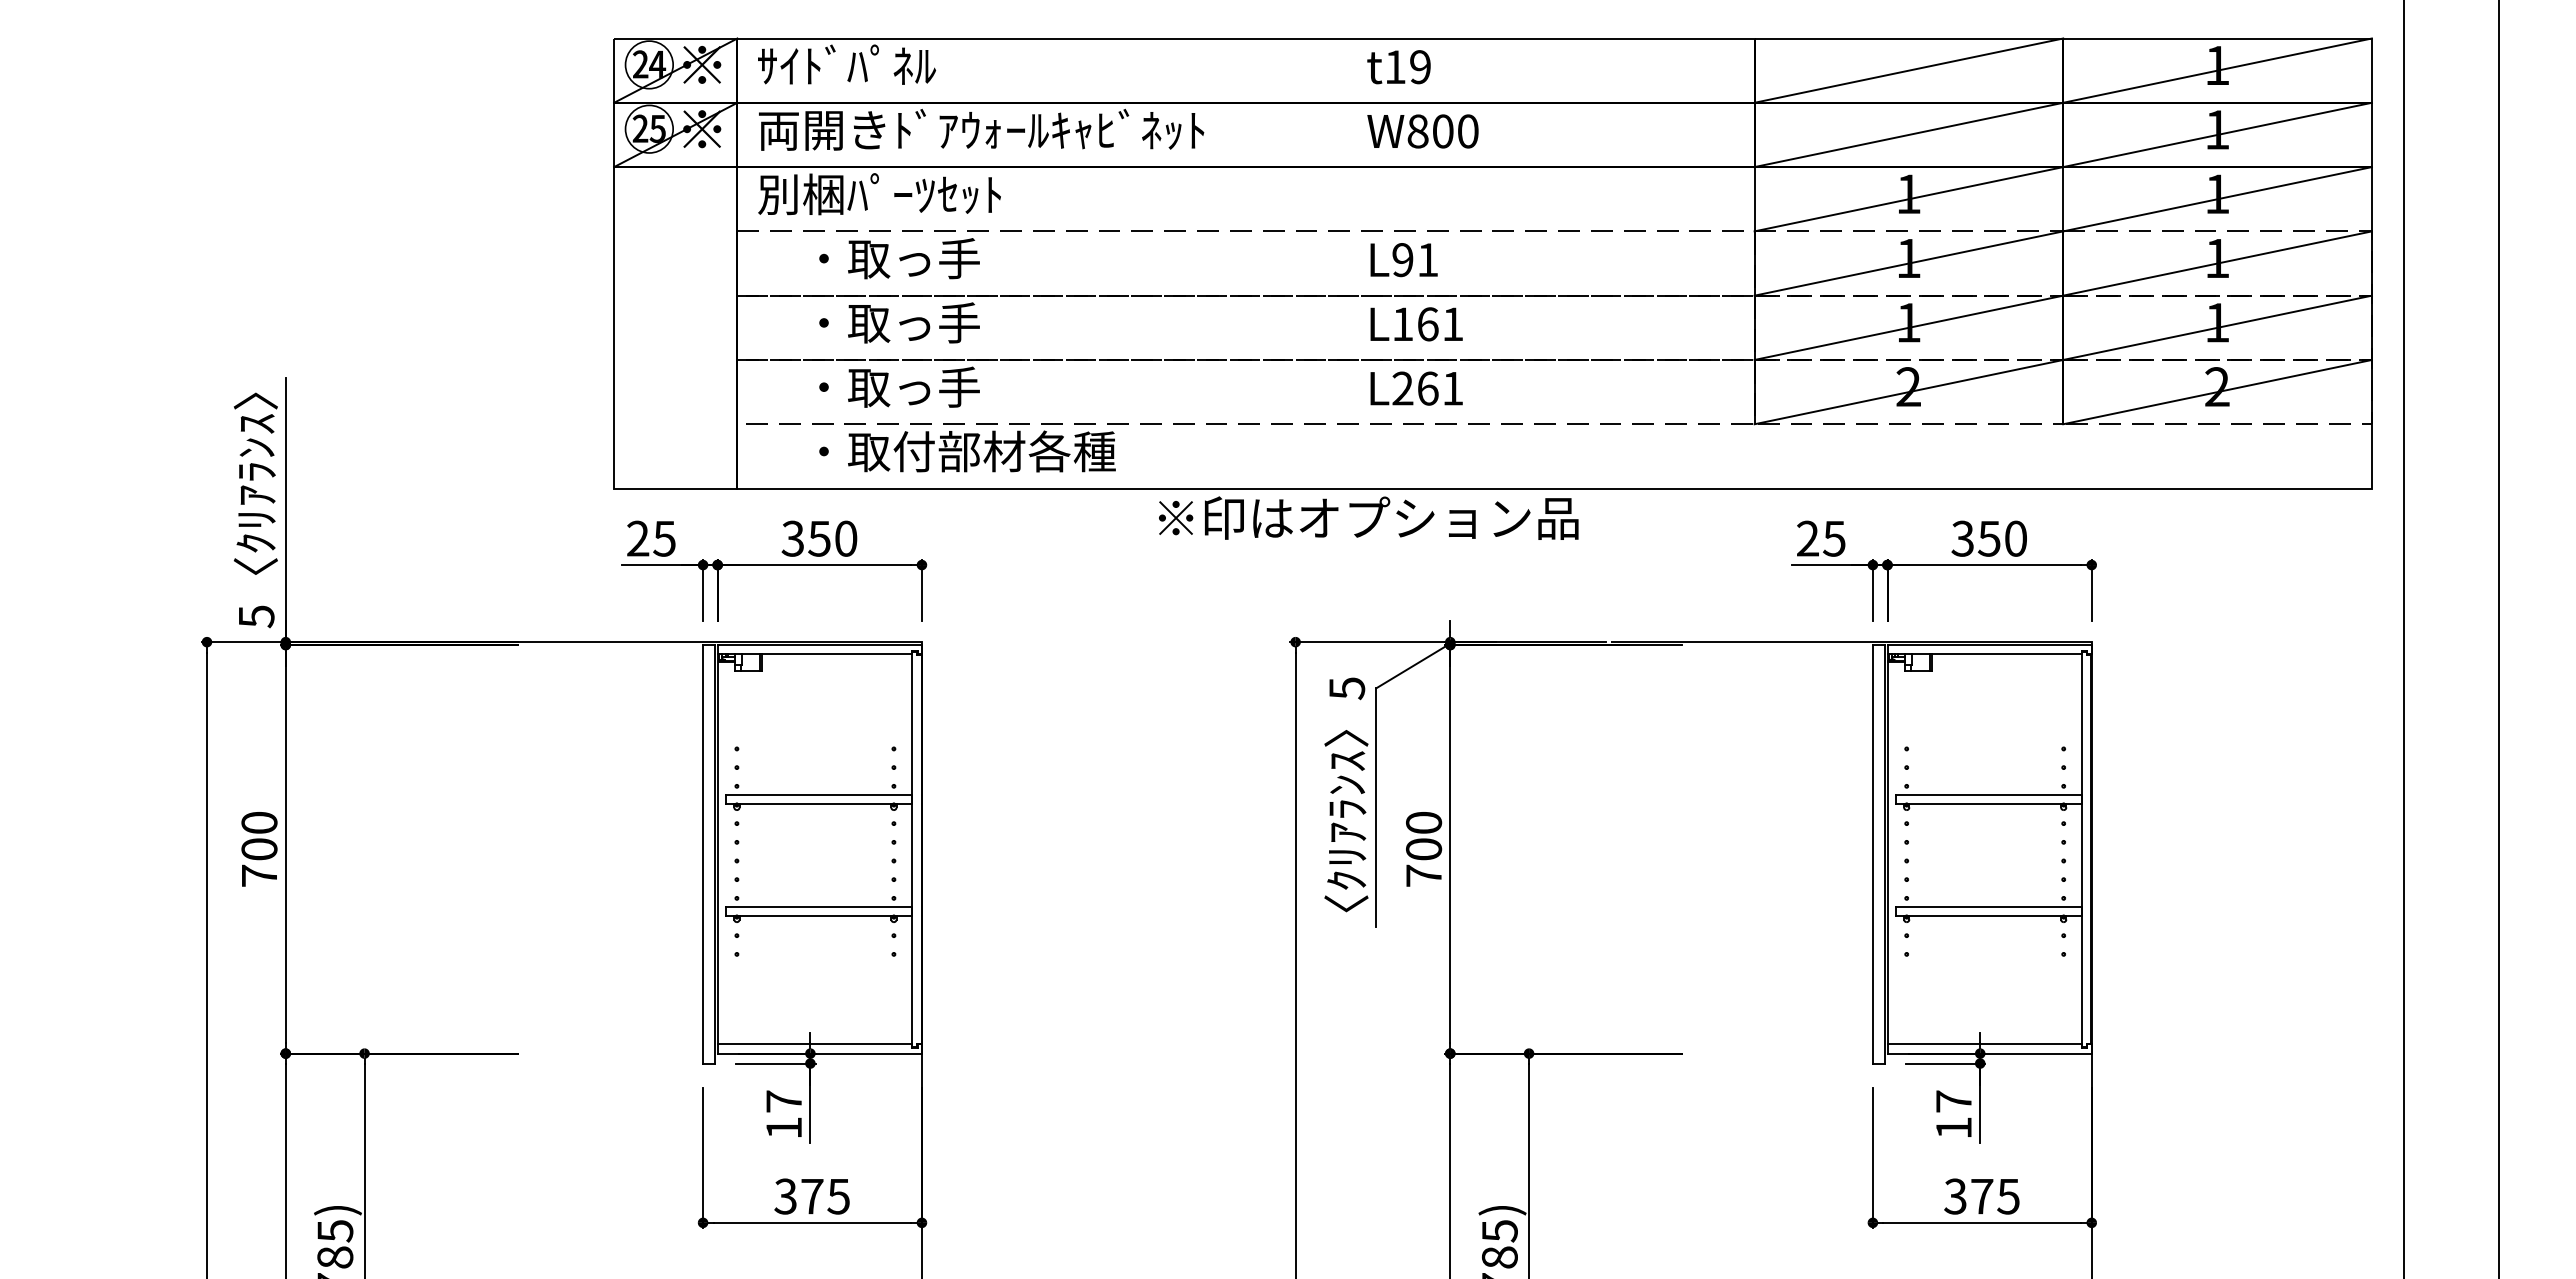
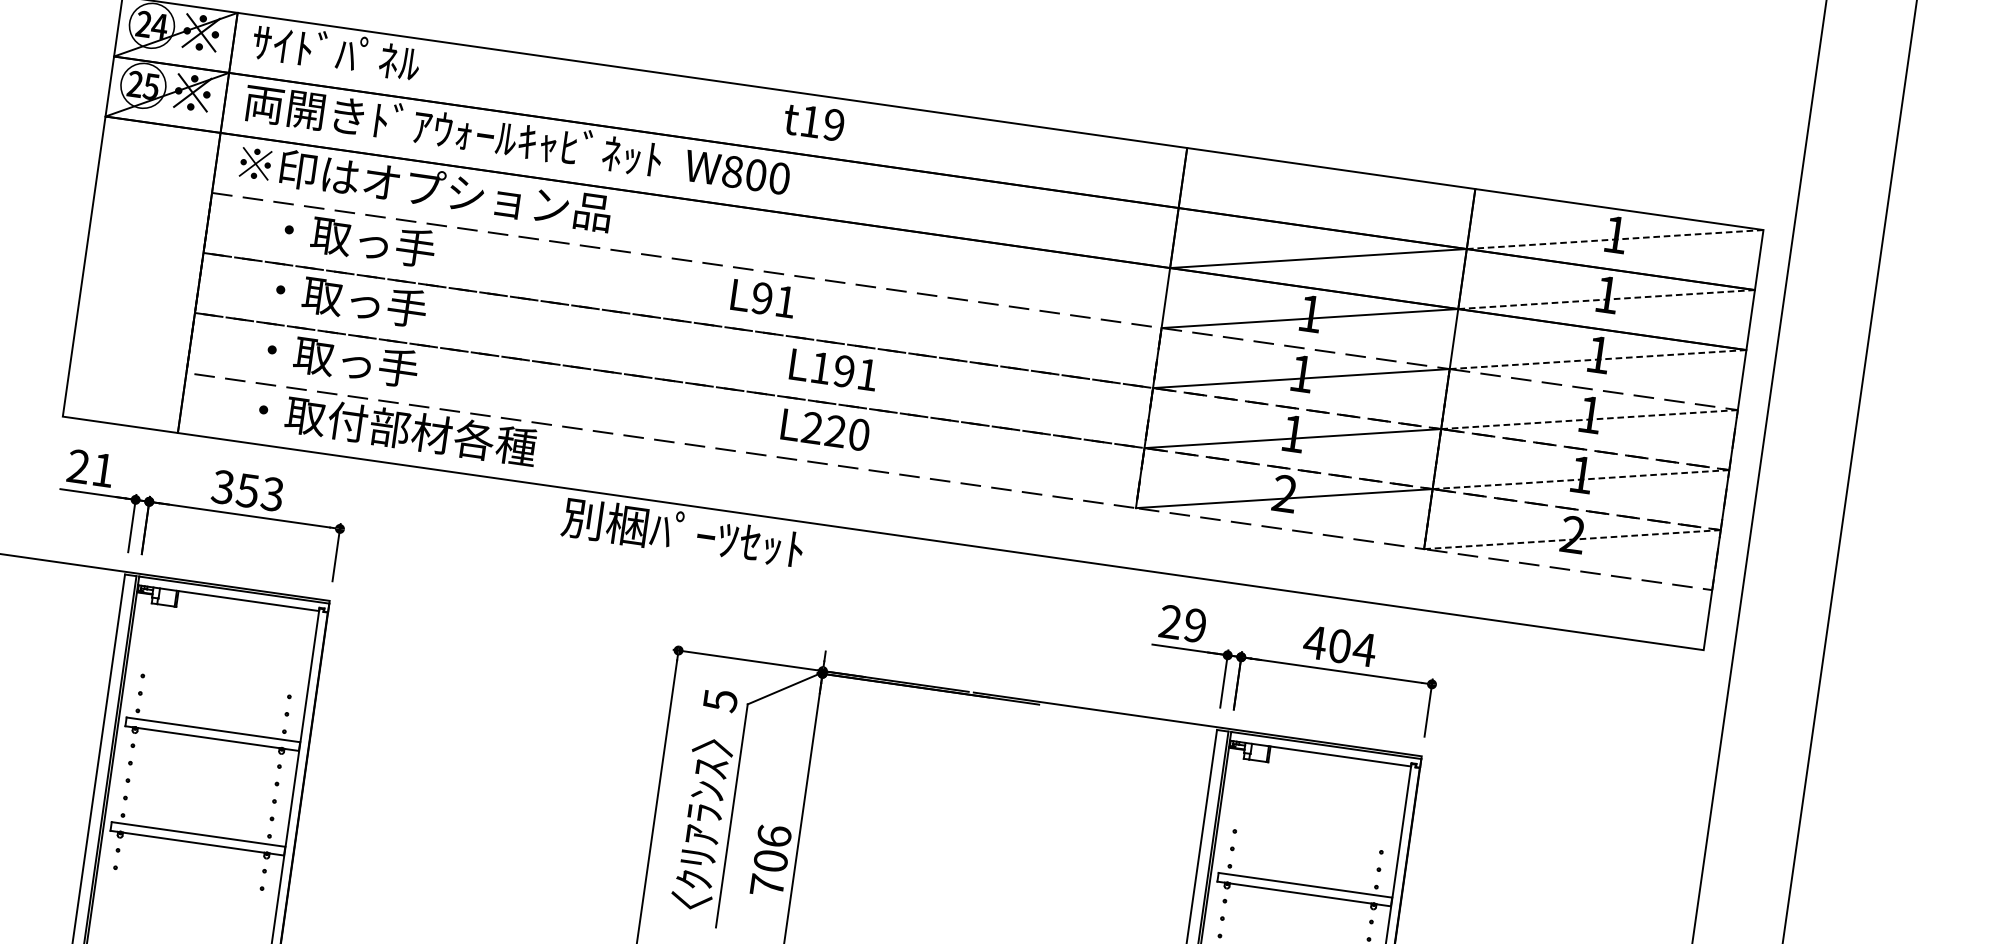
text: (1398, 67) -> (813, 122), moved
line: (1908, 70) -> (1326, 198), removed
line: (2217, 70) -> (1615, 239), solid -> dashed
text: (1422, 131) -> (736, 172), moved
line: (2217, 134) -> (1606, 299), solid -> dashed
text: (958, 194) -> (423, 187), 別梱ﾊﾟｰﾂｾｯﾄ -> ※印はオプション品
line: (2217, 199) -> (1597, 359), solid -> dashed
text: (1403, 260) -> (762, 299), moved
line: (2217, 263) -> (1589, 419), solid -> dashed
text: (1427, 324) -> (843, 371), L161 -> L191
line: (2217, 327) -> (1580, 479), solid -> dashed
text: (1440, 388) -> (847, 433), L261 -> L220
line: (2217, 392) -> (1572, 539), solid -> dashed
text: (1366, 517) -> (761, 543), ※印はオプション品 -> 別梱ﾊﾟｰﾂｾｯﾄ
text: (664, 538) -> (103, 469), 25 -> 21
text: (845, 538) -> (272, 493), 350 -> 353
text: (1834, 538) -> (1195, 625), 25 -> 29
text: (1988, 538) -> (1339, 645), 350 -> 404
text: (1424, 822) -> (774, 836), 700 -> 706

